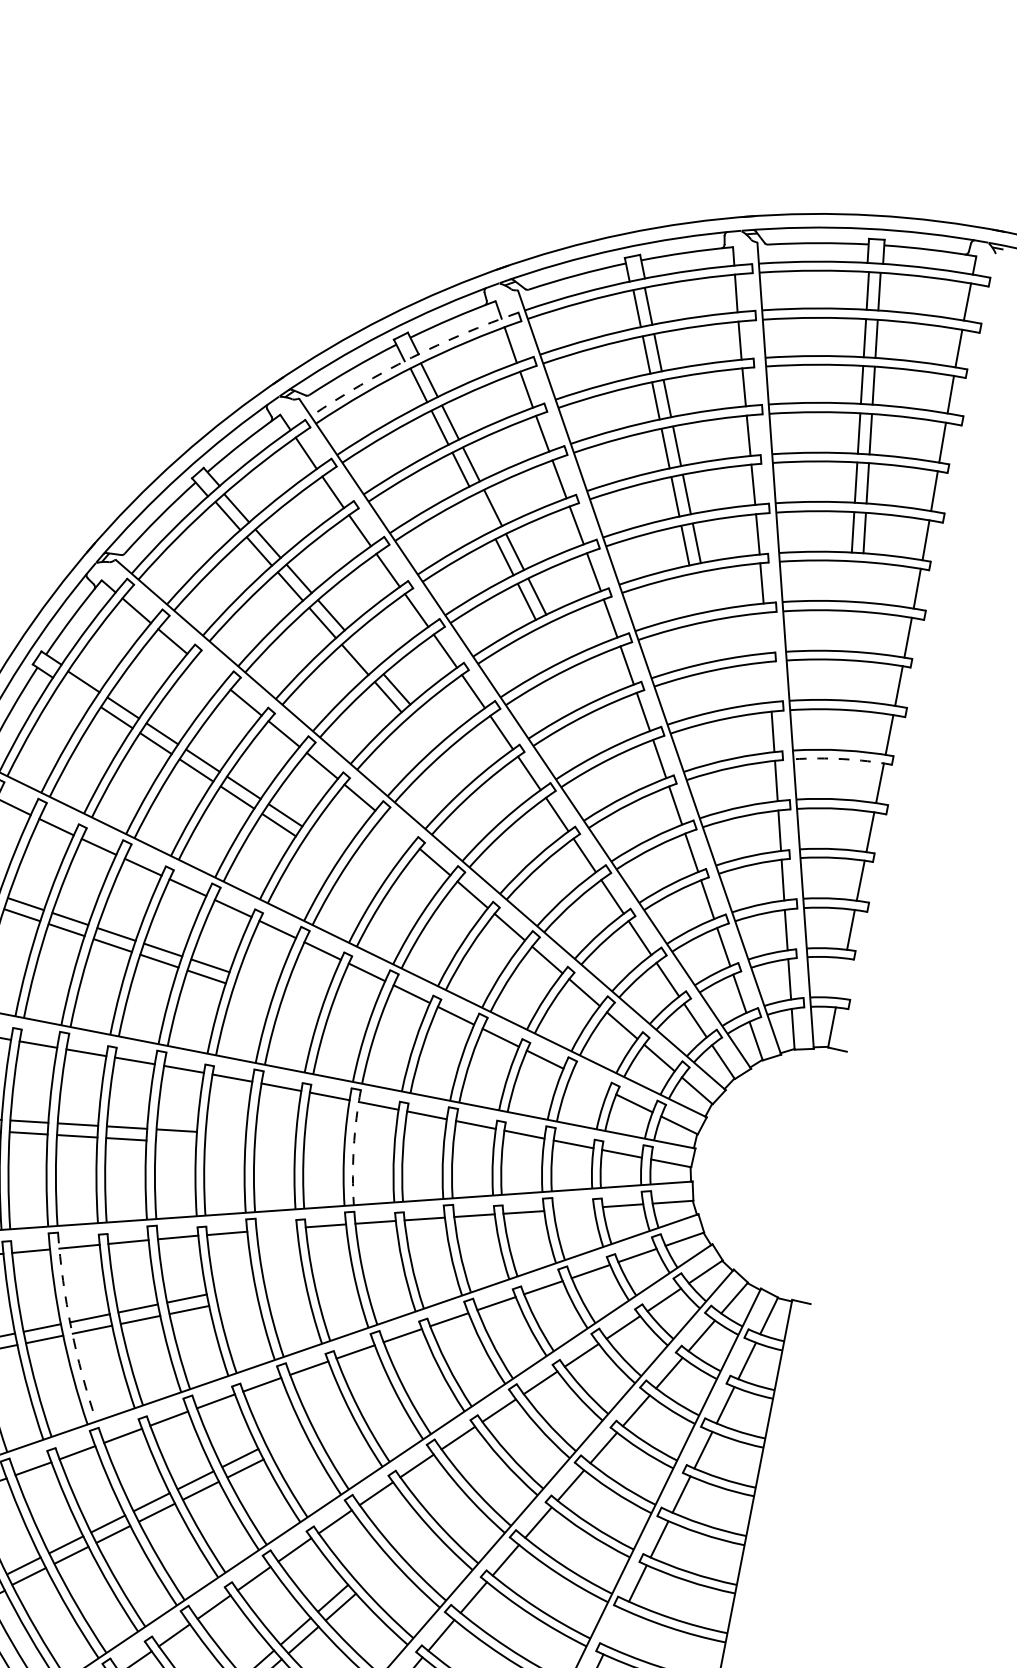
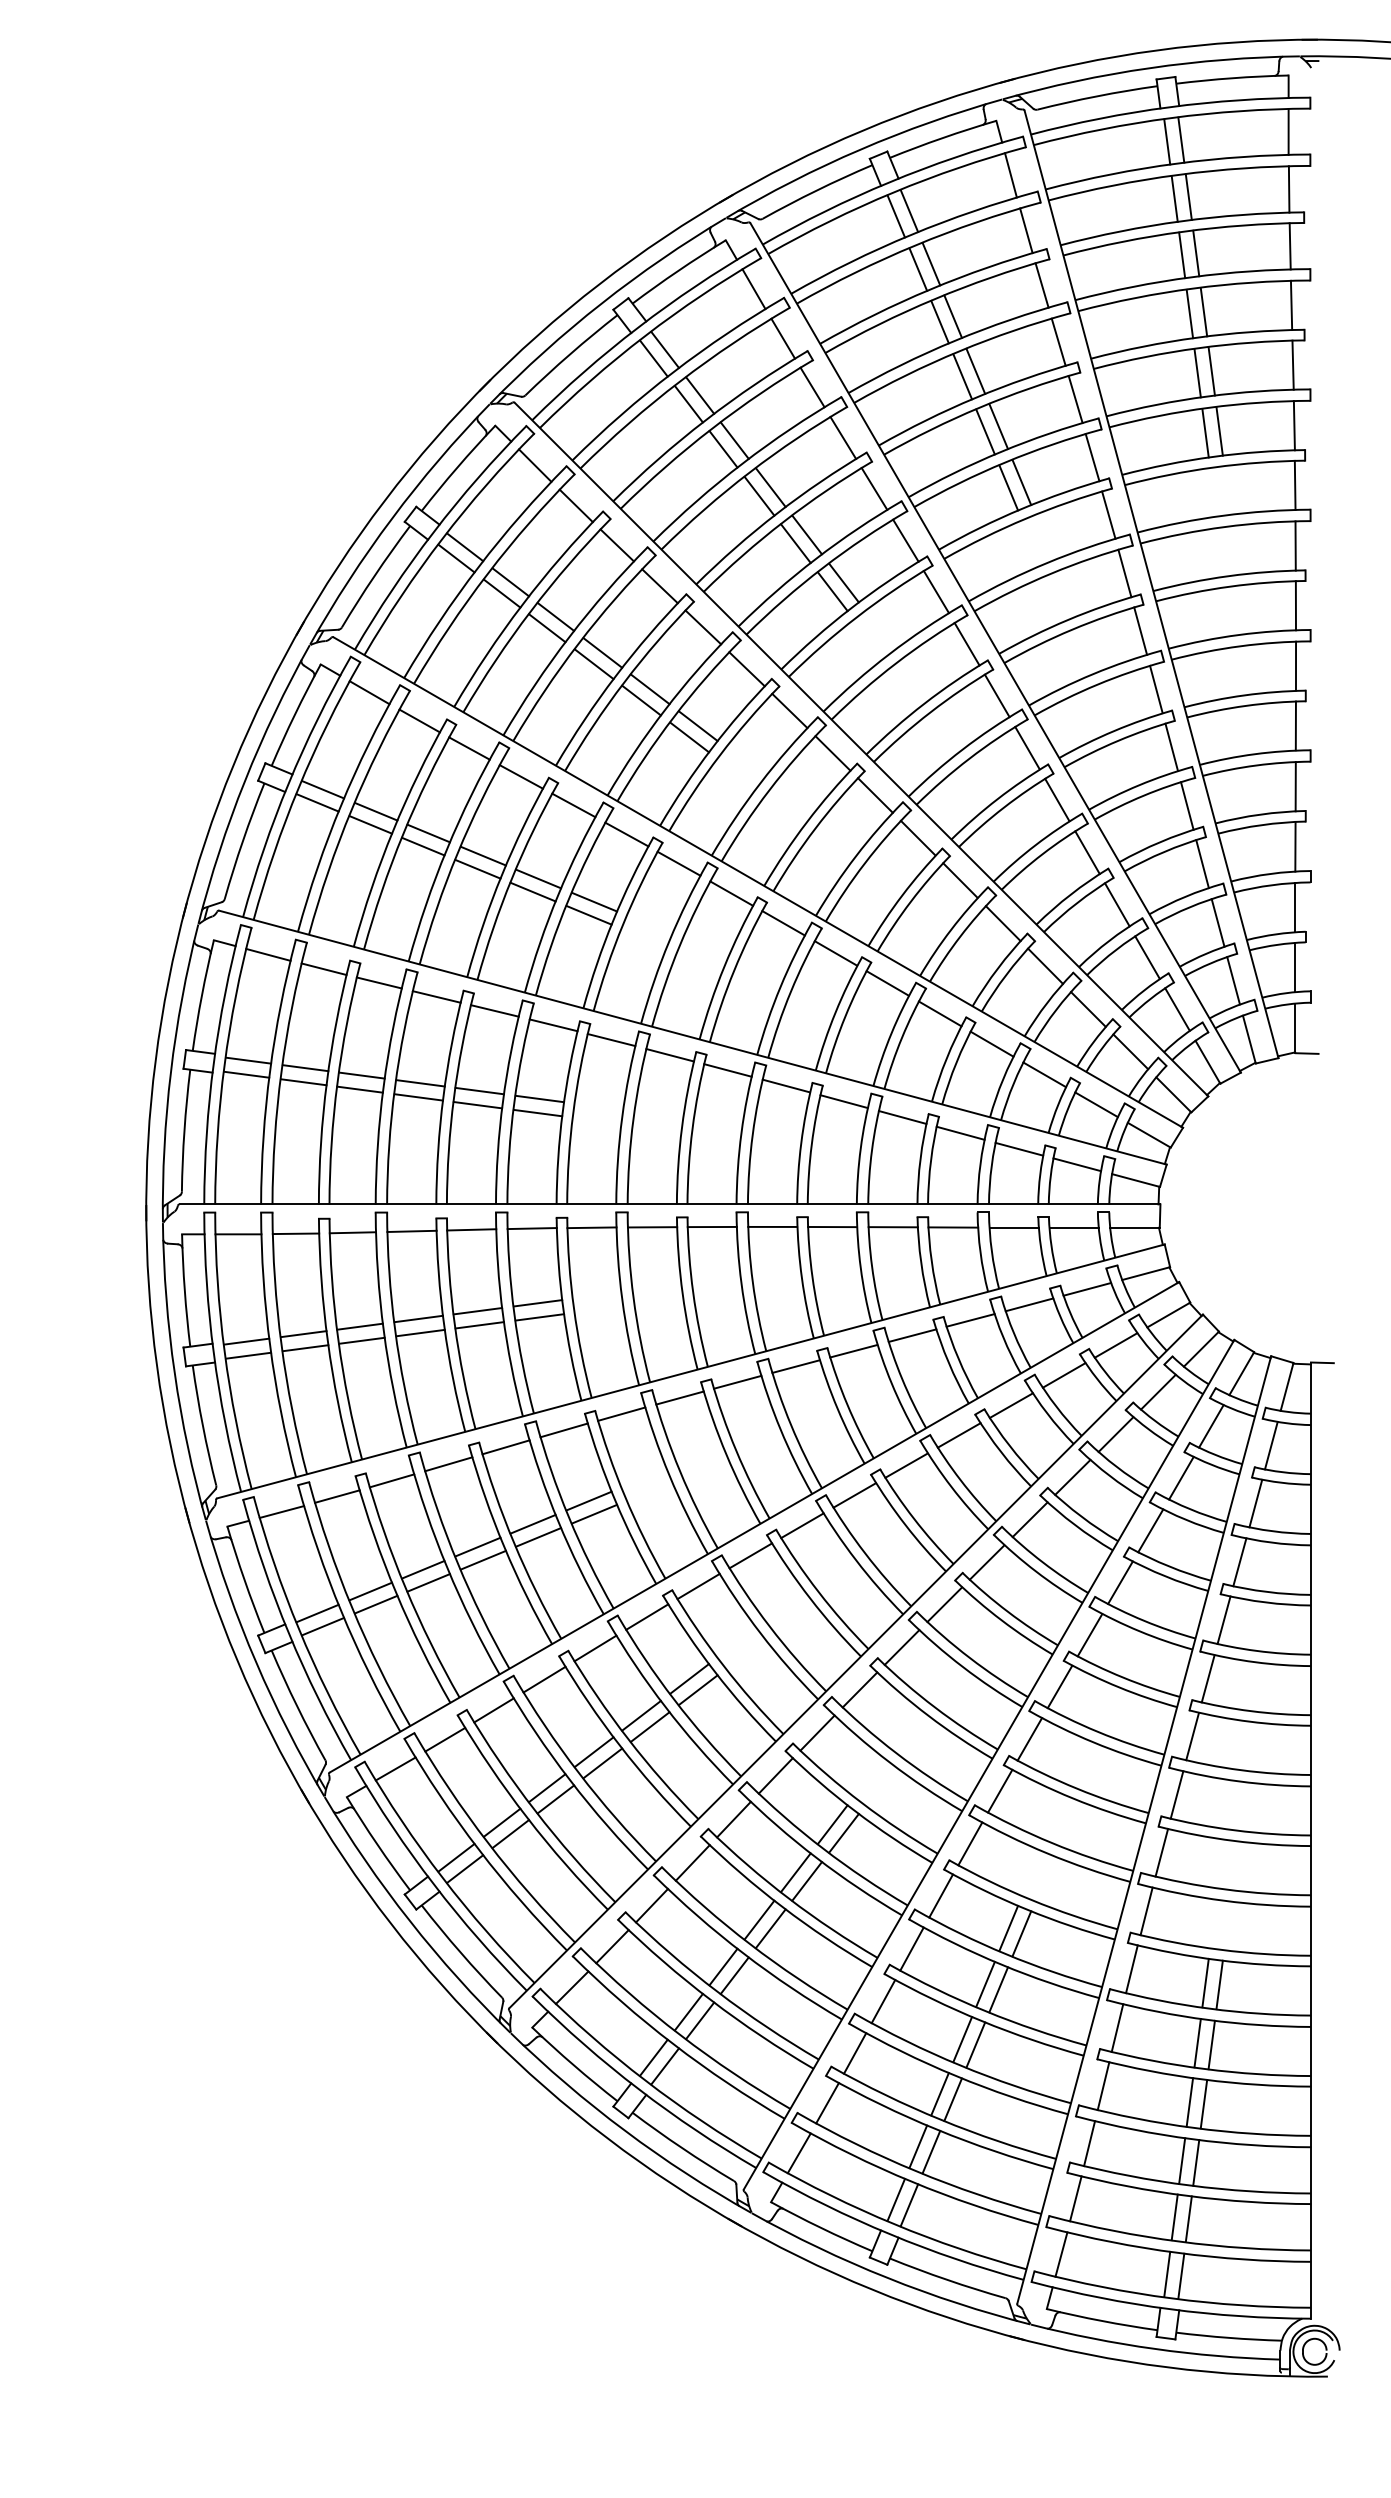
arc: (411, 357) -> (638, 327), dashed -> solid
line: (482, 512) -> (759, 495), added
line: (765, 633) -> (1124, 573), added
line: (363, 652) -> (649, 689), added
line: (208, 671) -> (469, 748), added
line: (769, 681) -> (1140, 630), added
line: (77, 691) -> (317, 802), added
arc: (843, 758) -> (1246, 705), dashed -> solid
line: (397, 829) -> (731, 893), added
line: (841, 978) -> (1295, 967), added
line: (590, 1081) -> (1019, 1148), added
line: (175, 1142) -> (539, 1317), added
arc: (353, 1147) -> (752, 1282), dashed -> solid
line: (573, 1208) -> (1029, 1304), added
line: (276, 1229) -> (679, 1397), added
arc: (71, 1328) -> (457, 1563), dashed -> solid
line: (615, 1627) -> (1176, 1794), added

